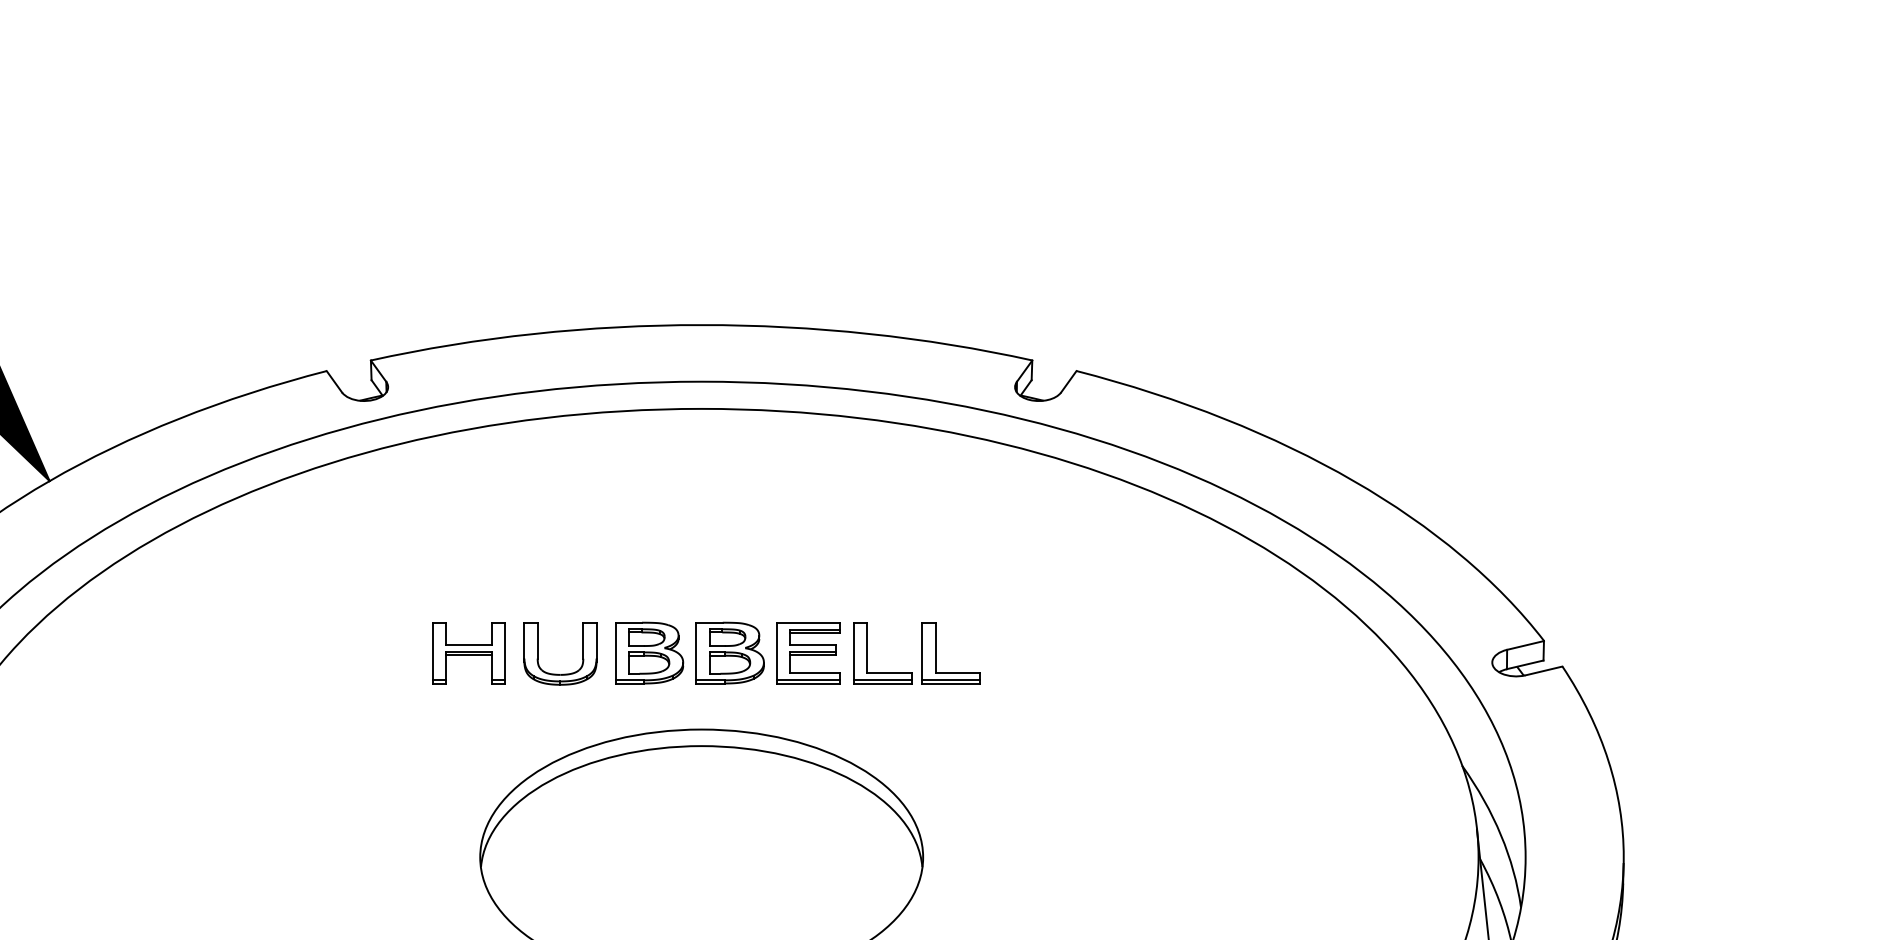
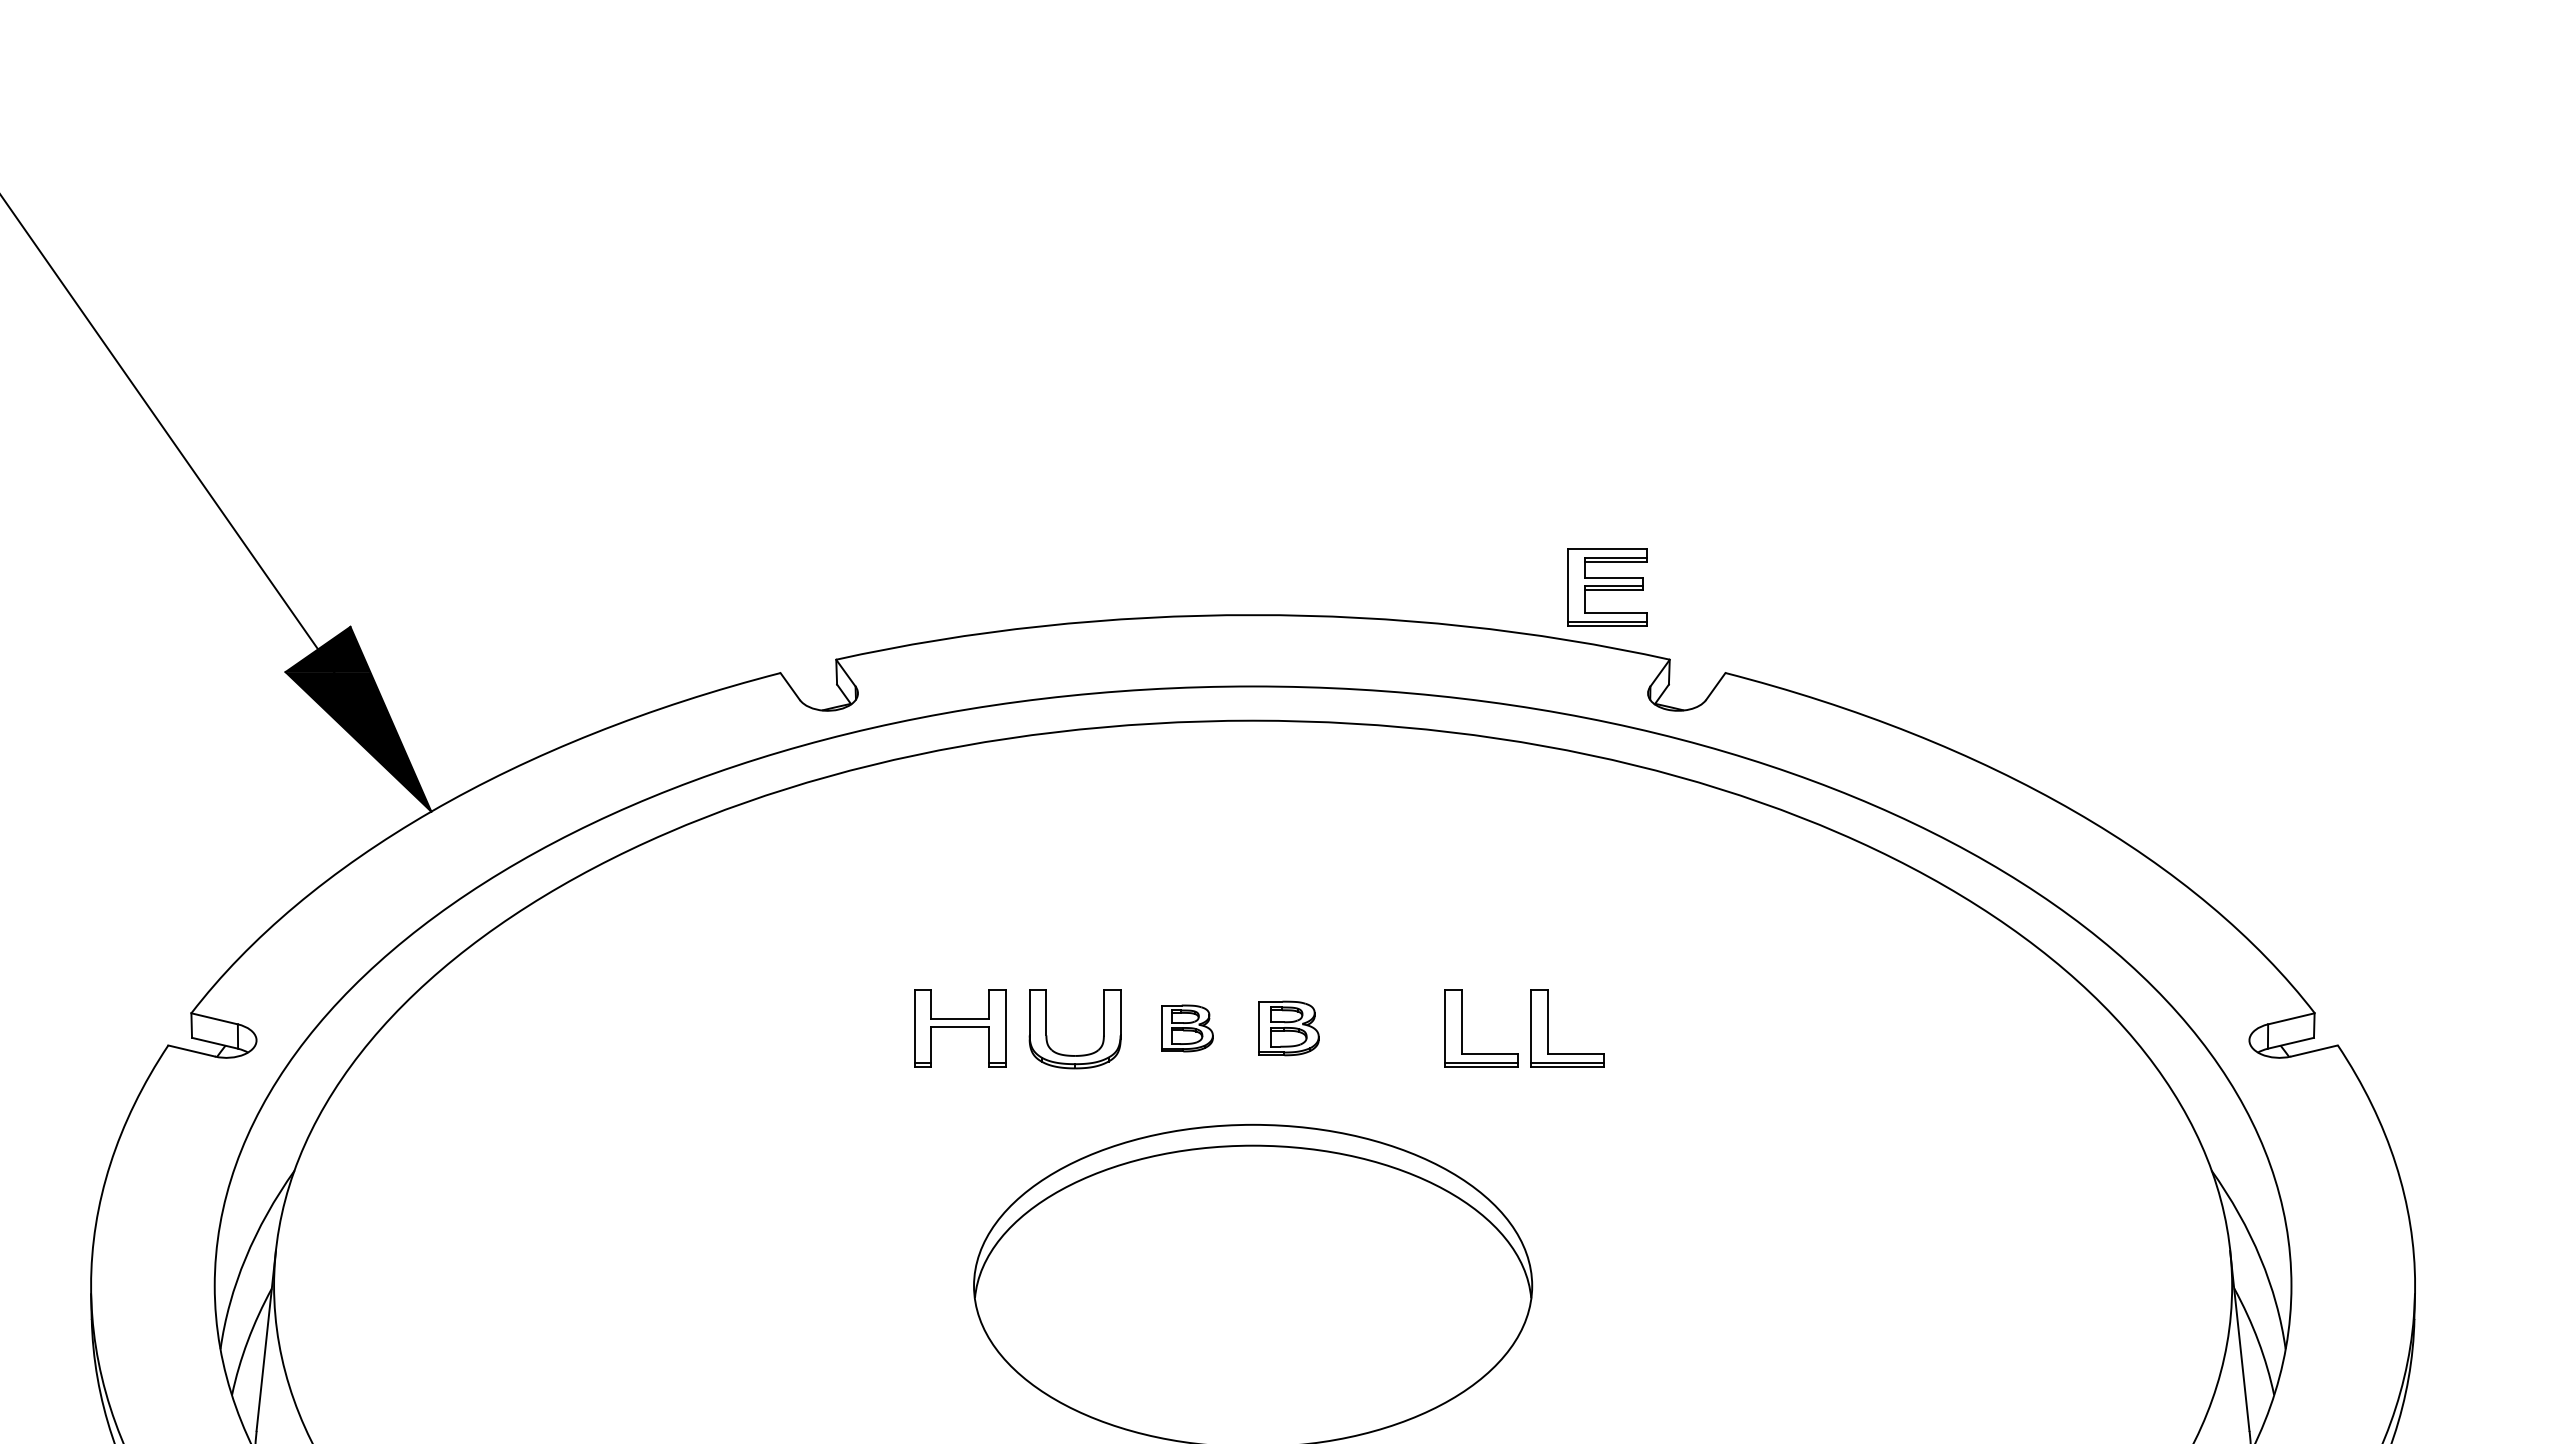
part: (649, 653) -> (1187, 1028), size x0.6
part: (729, 653) -> (1288, 1028), size x0.7
part: (808, 653) -> (1607, 587), moved
line: (469, 655) -> (960, 1031), removed

